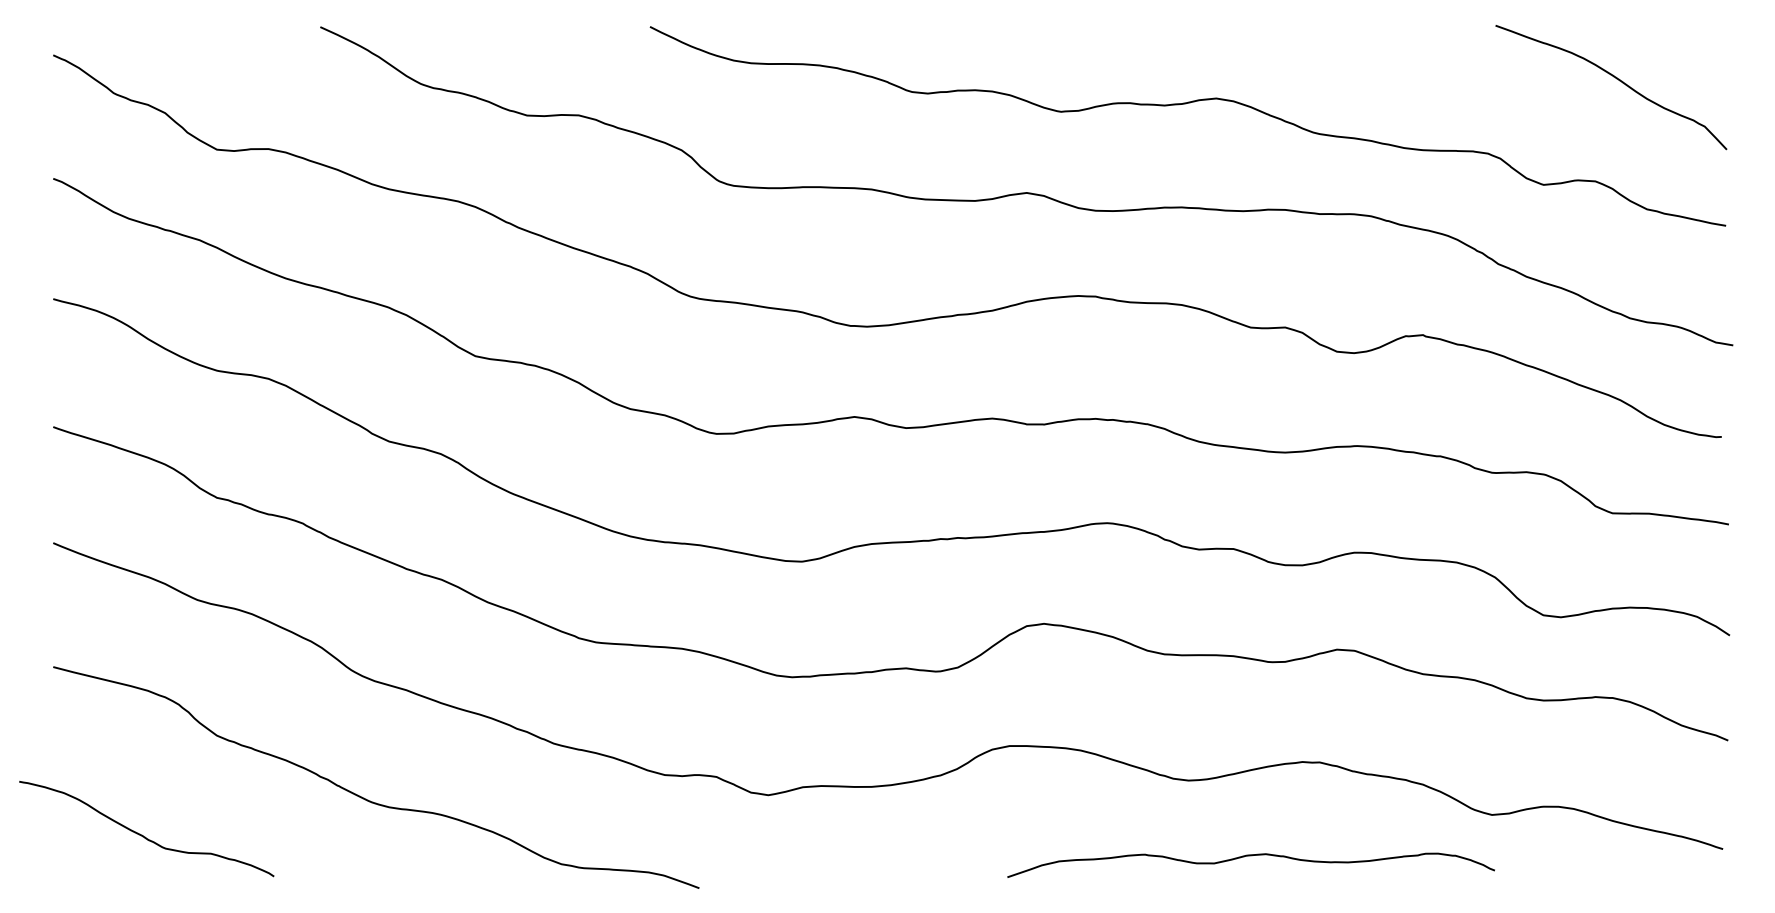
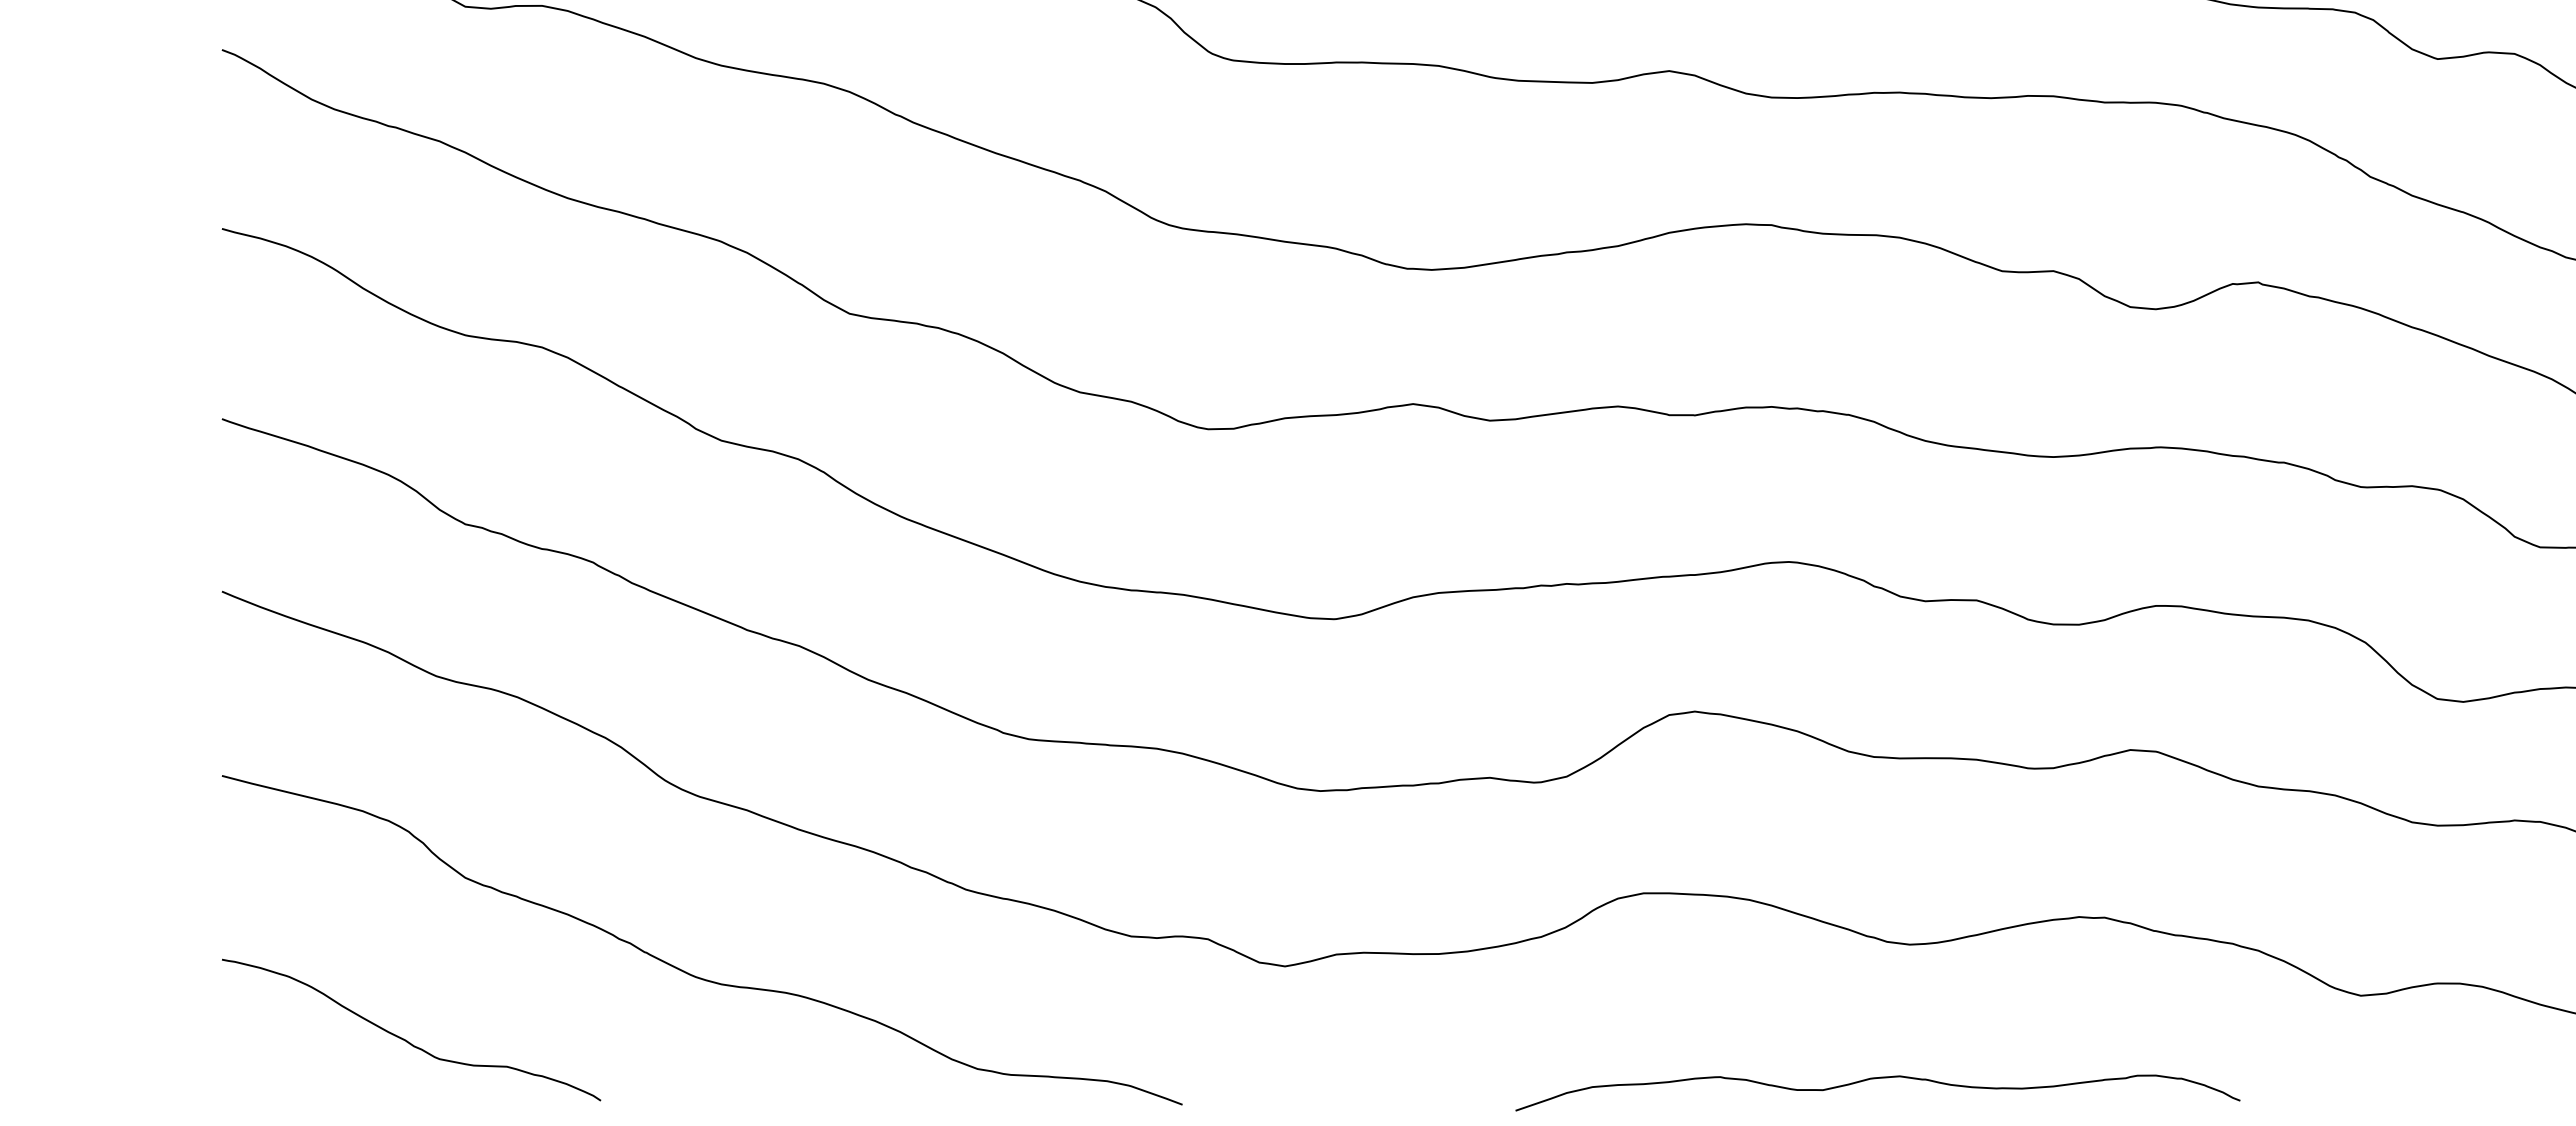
curve: (142, 834) -> (405, 1038), moved
curve: (1250, 856) -> (1876, 1079), moved

